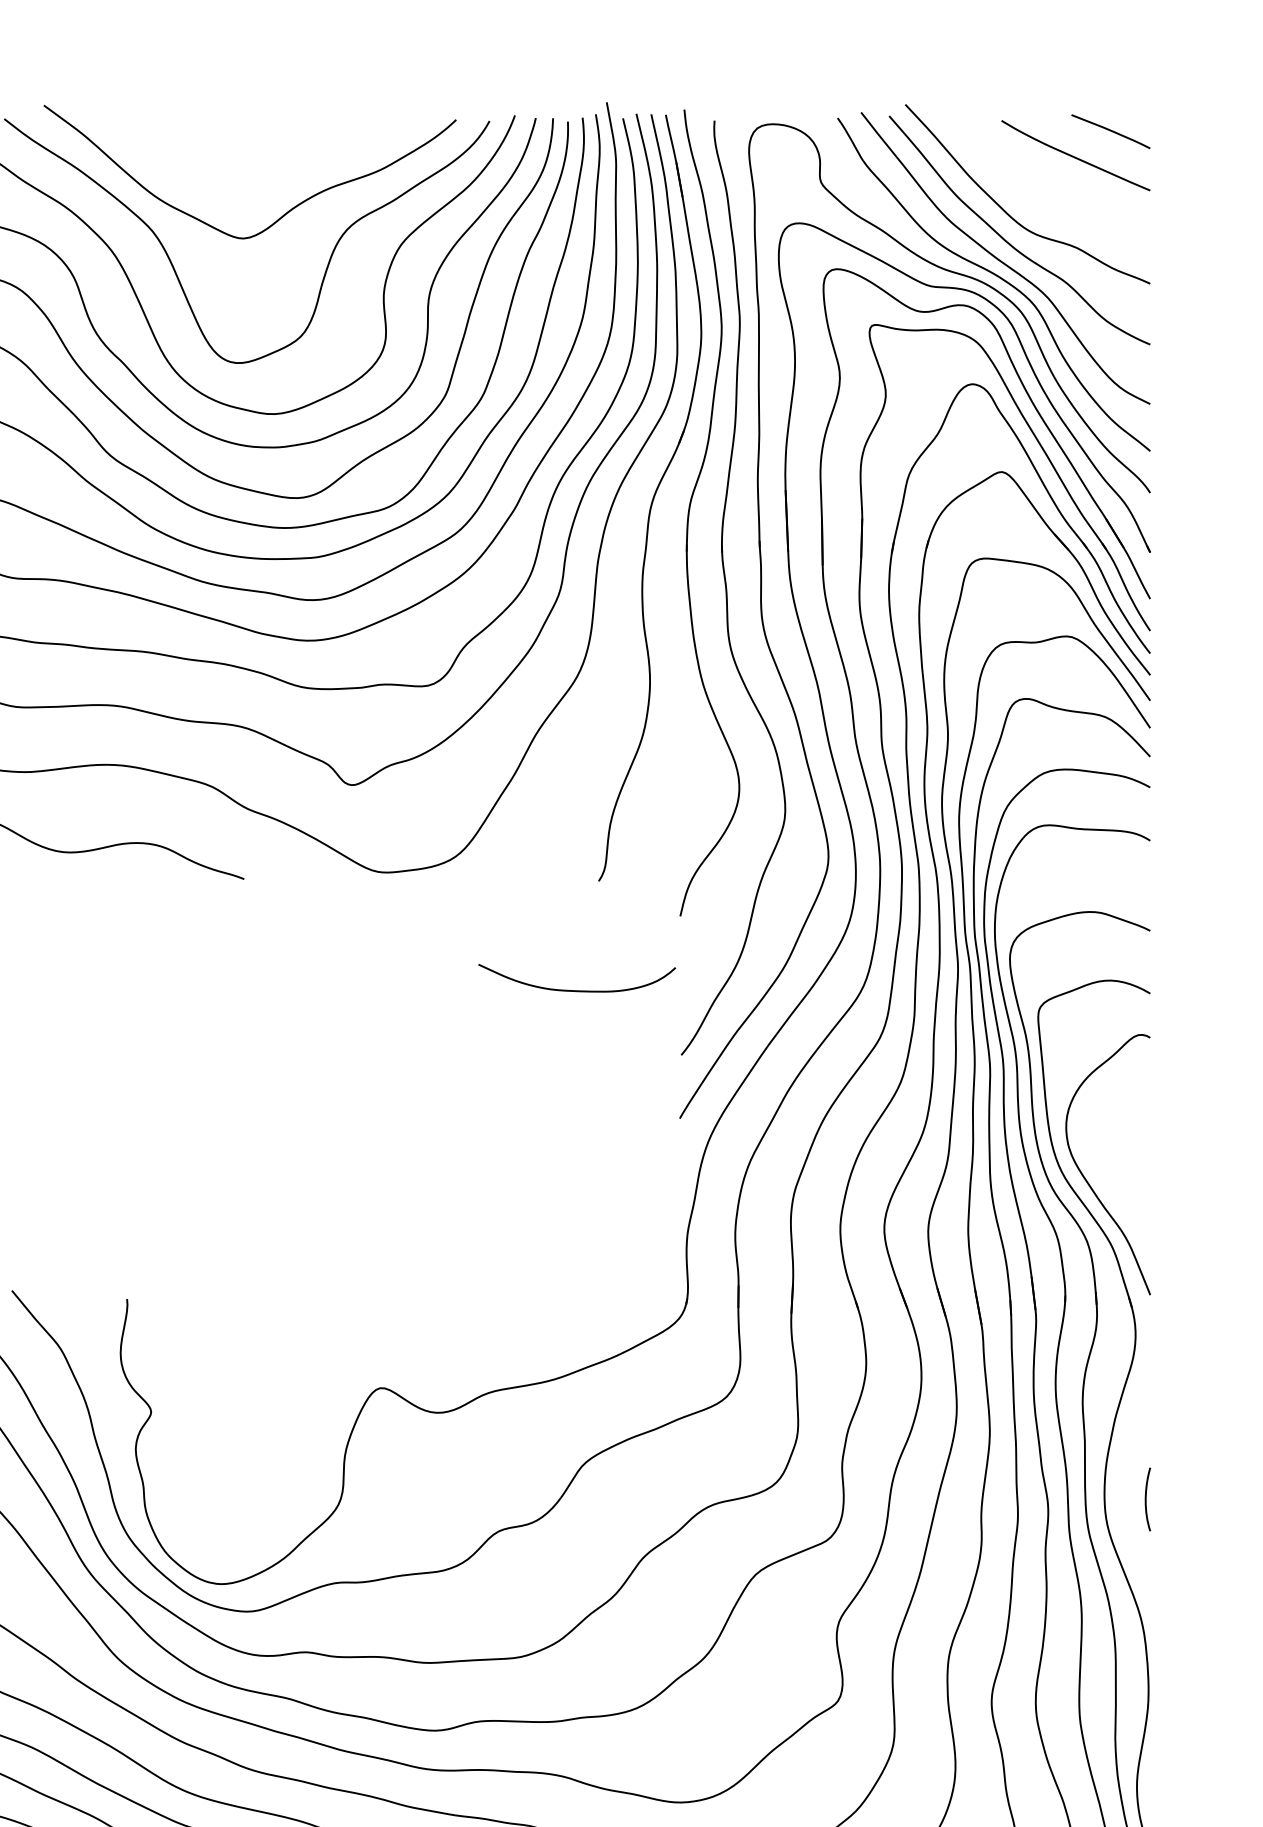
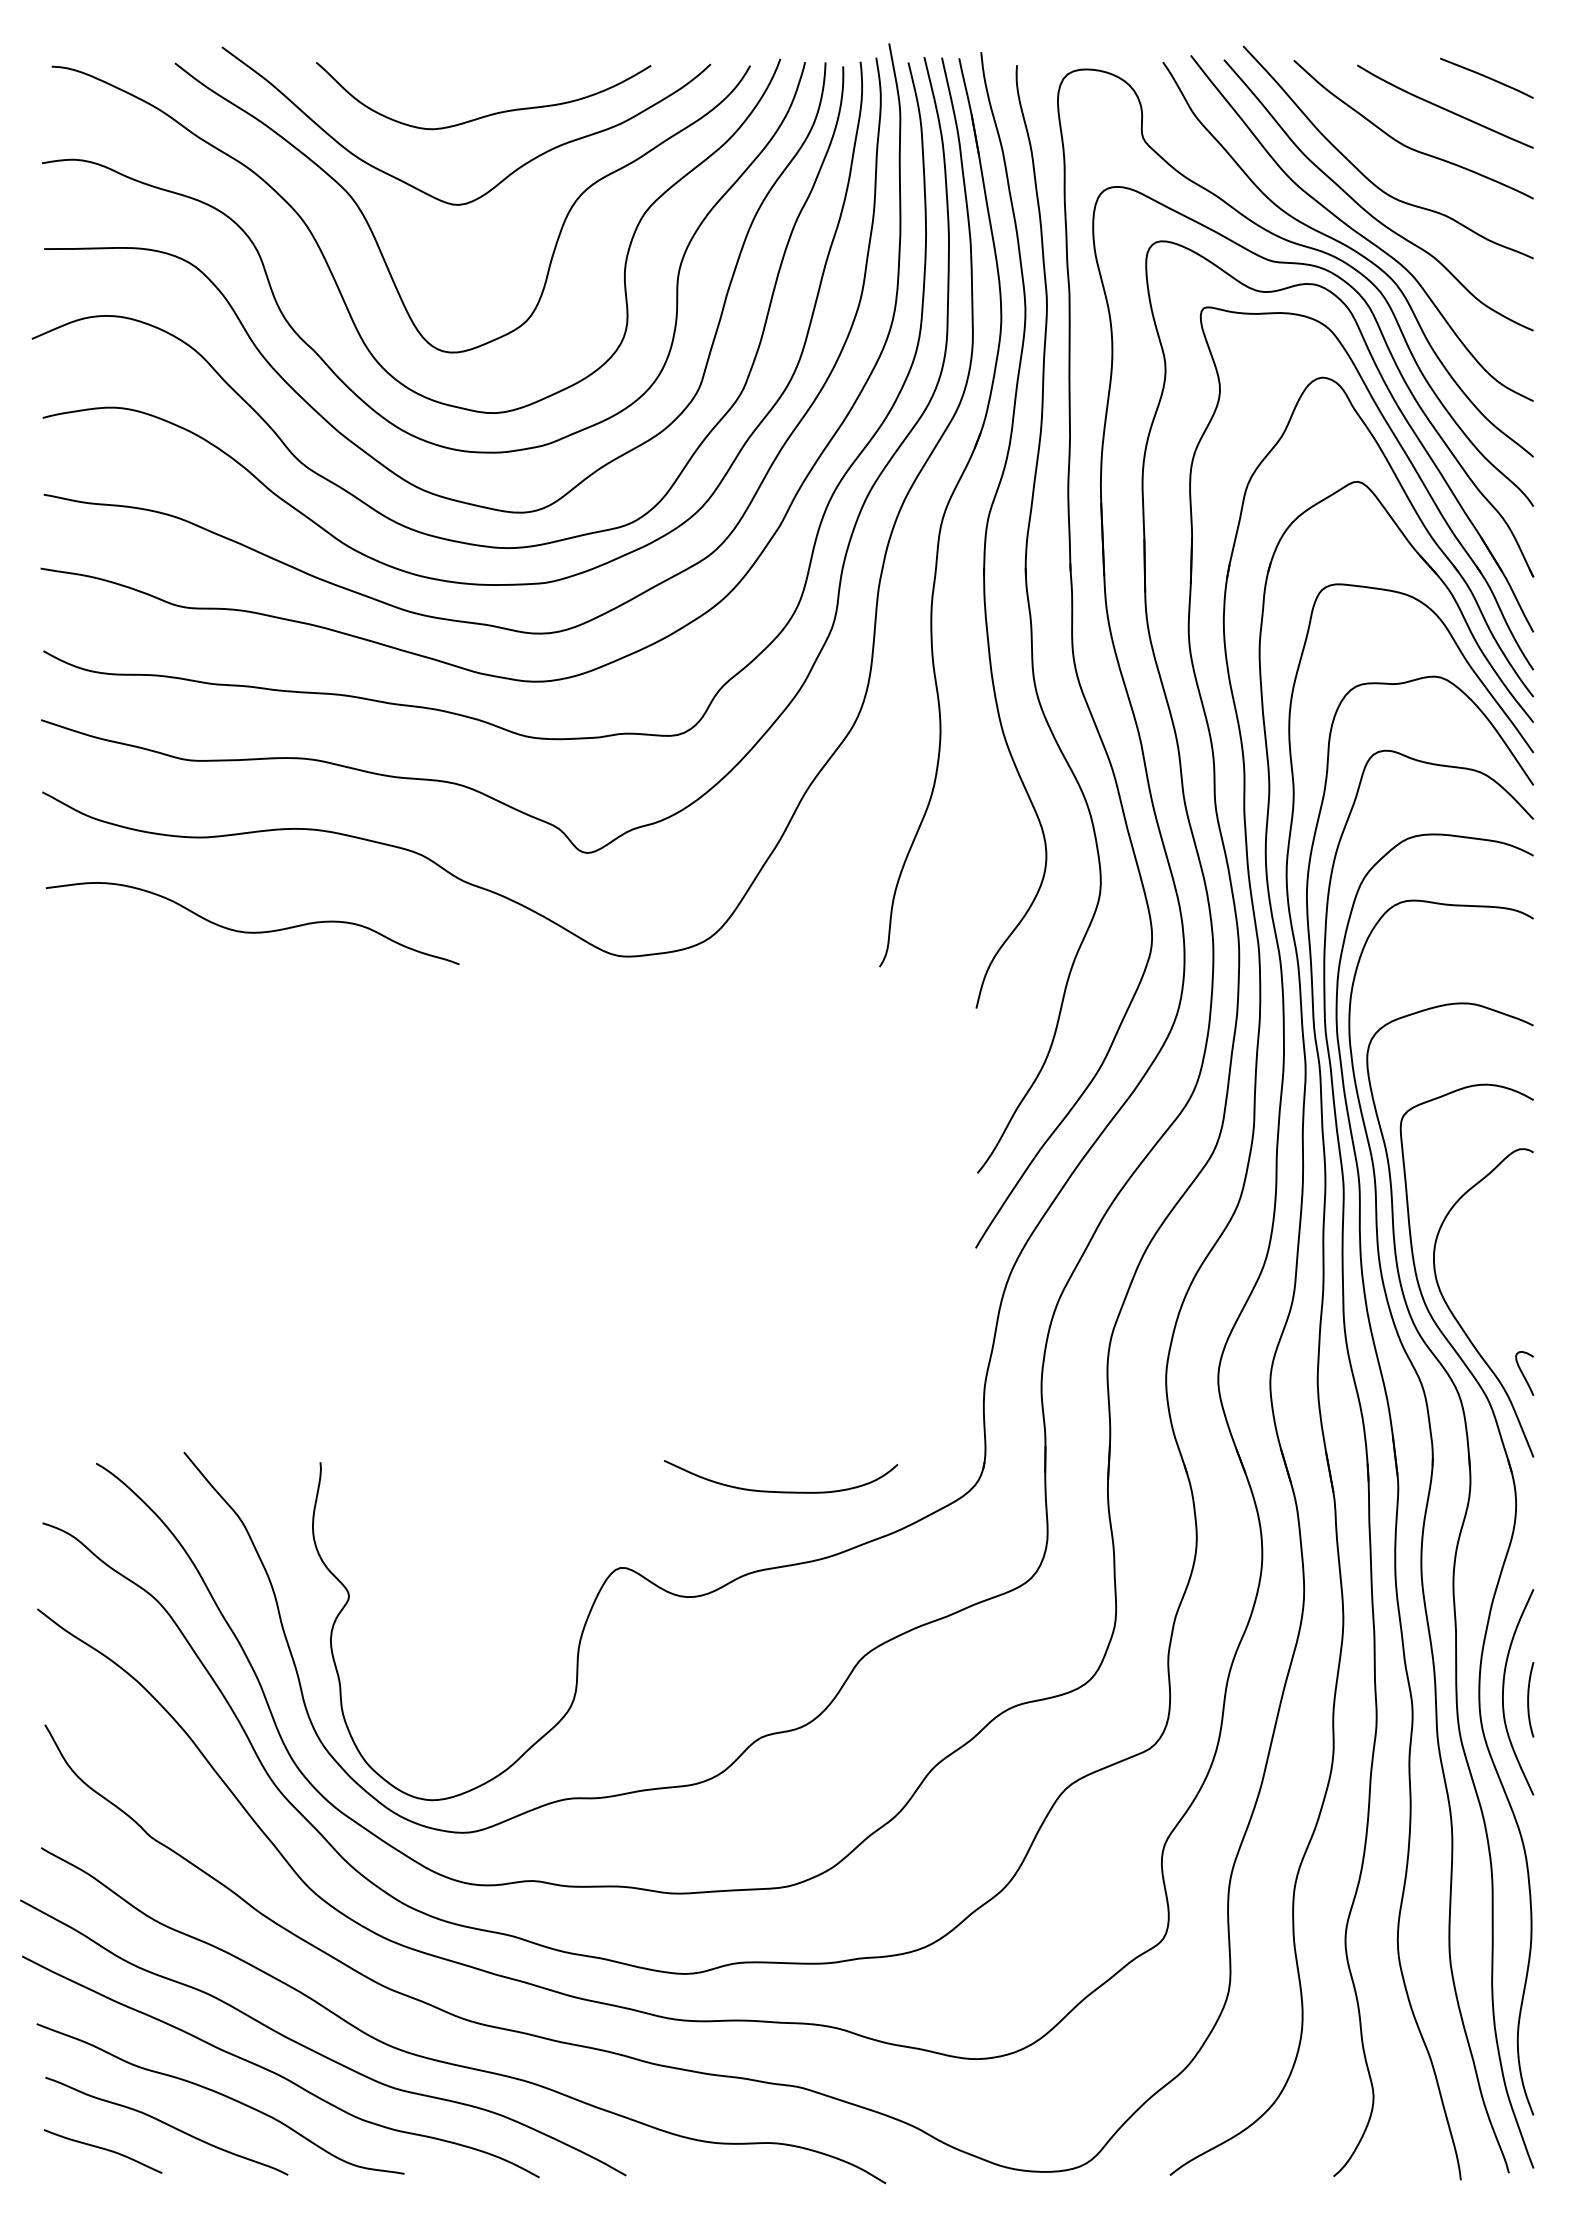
curve: (268, 162) -> (488, 114), added
curve: (1043, 188) -> (1406, 145), added
curve: (577, 990) -> (781, 1491), moved
curve: (1141, 1224) -> (1523, 1373), added
curve: (1125, 1489) -> (1504, 1687), added

